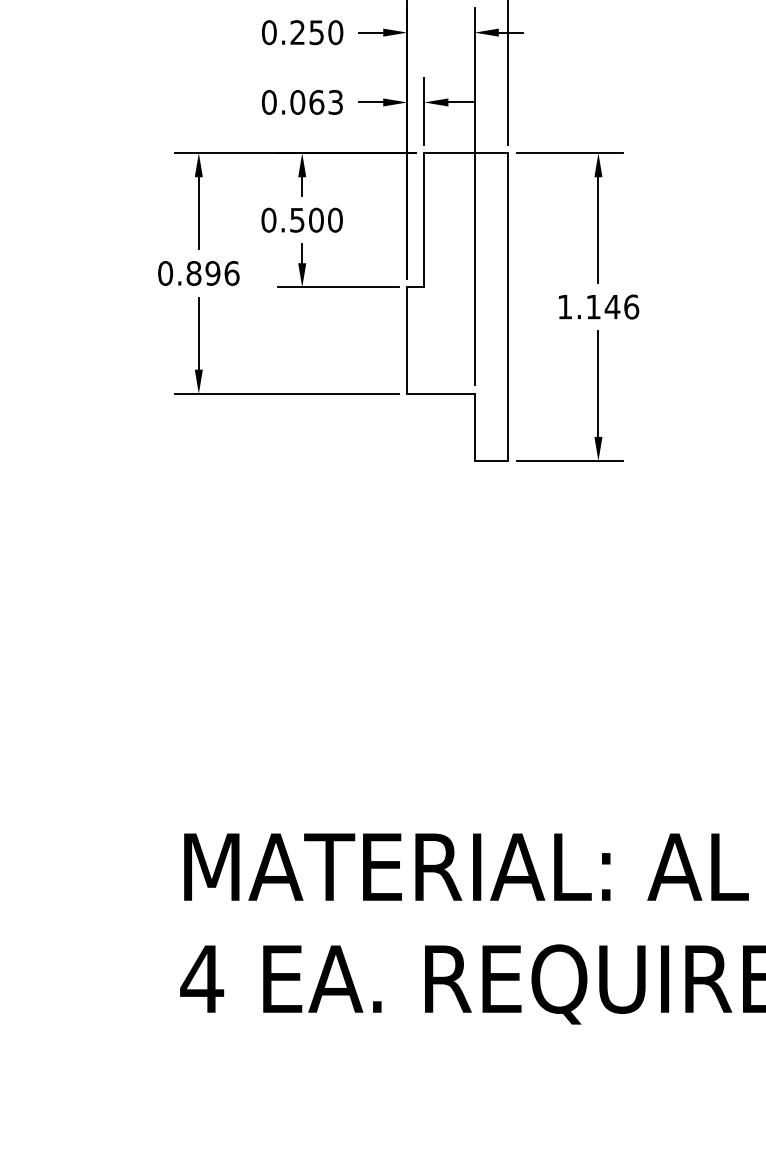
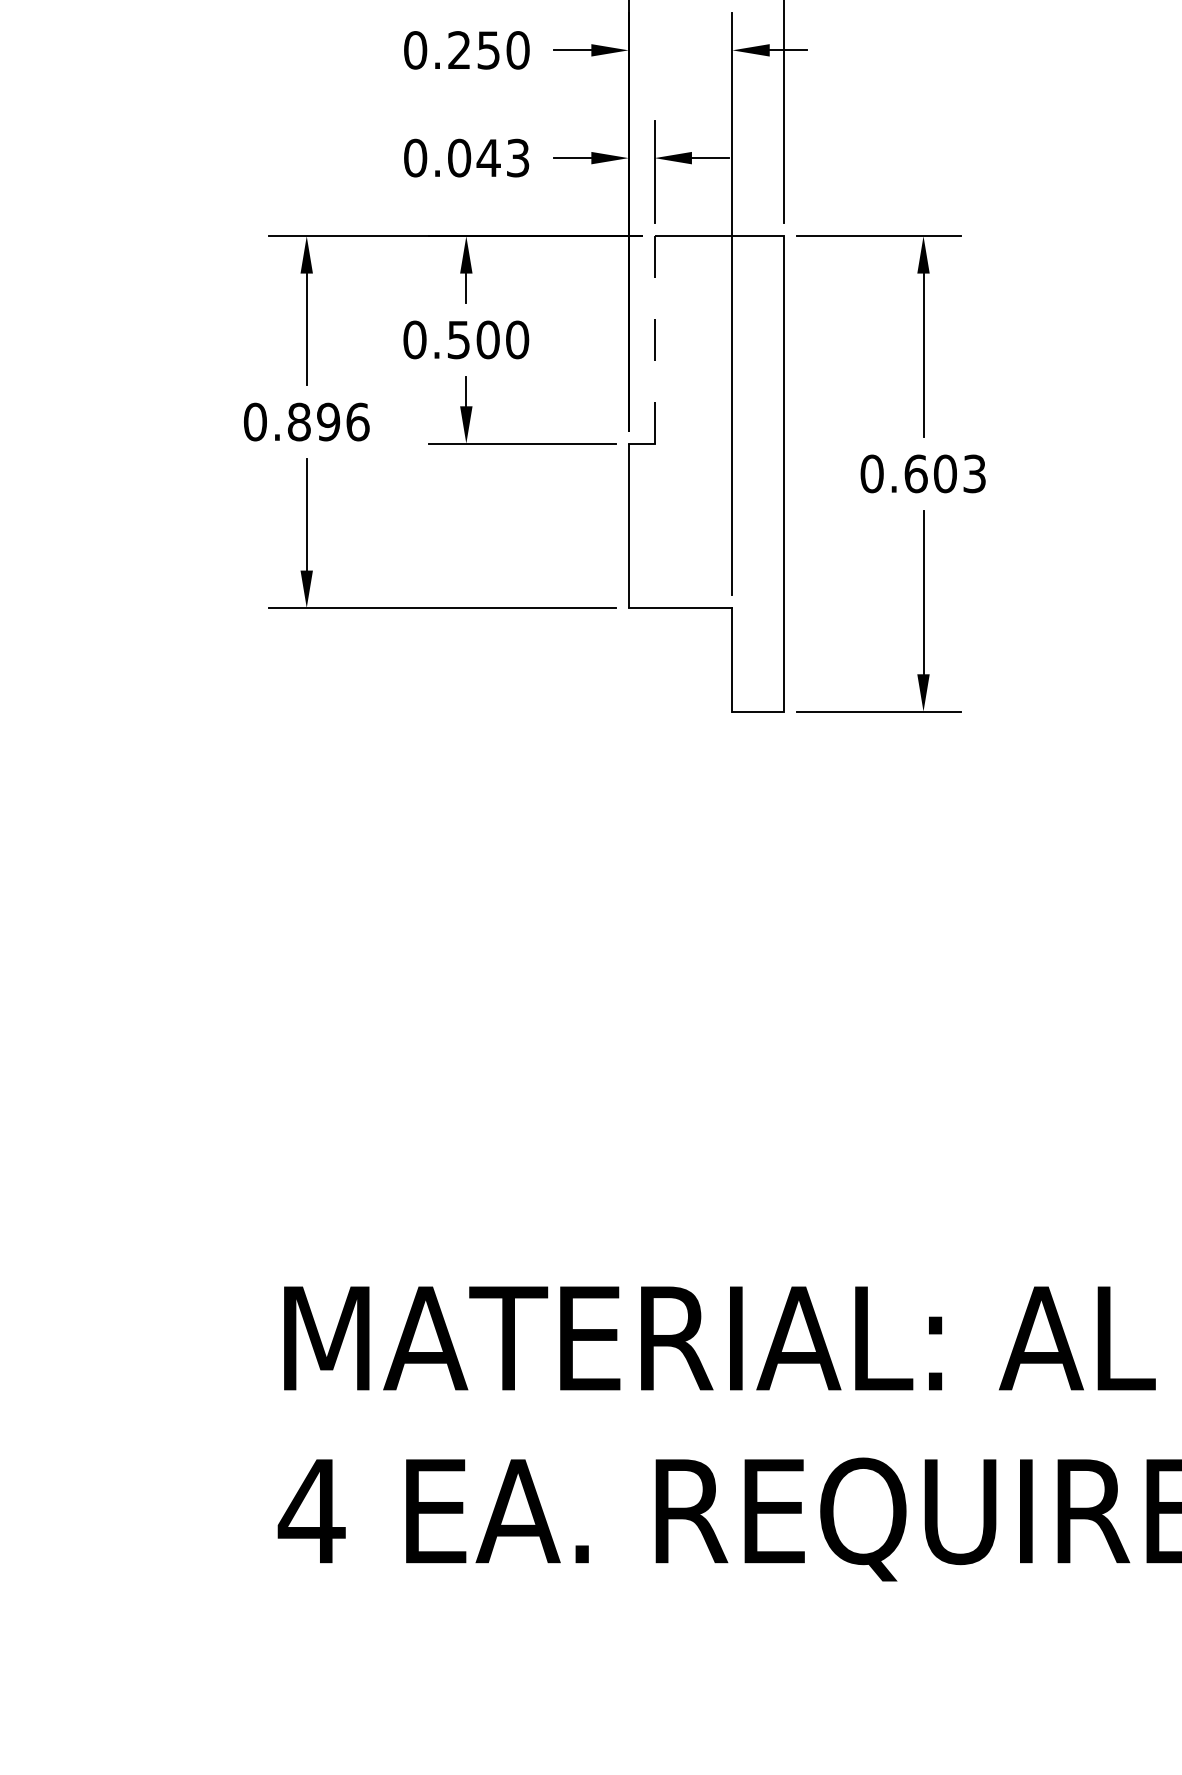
text: (316, 102) -> (488, 158), 0.063 -> 0.043
line: (424, 219) -> (655, 338), solid -> dashed
text: (598, 306) -> (923, 473), 1.146 -> 0.603

